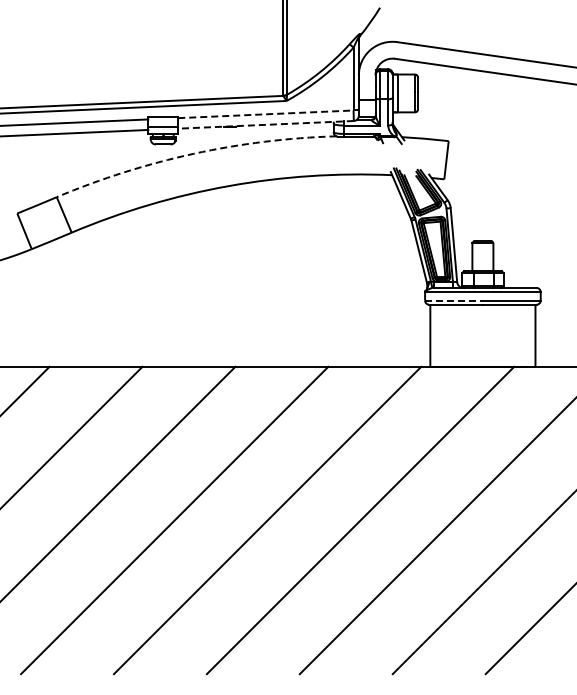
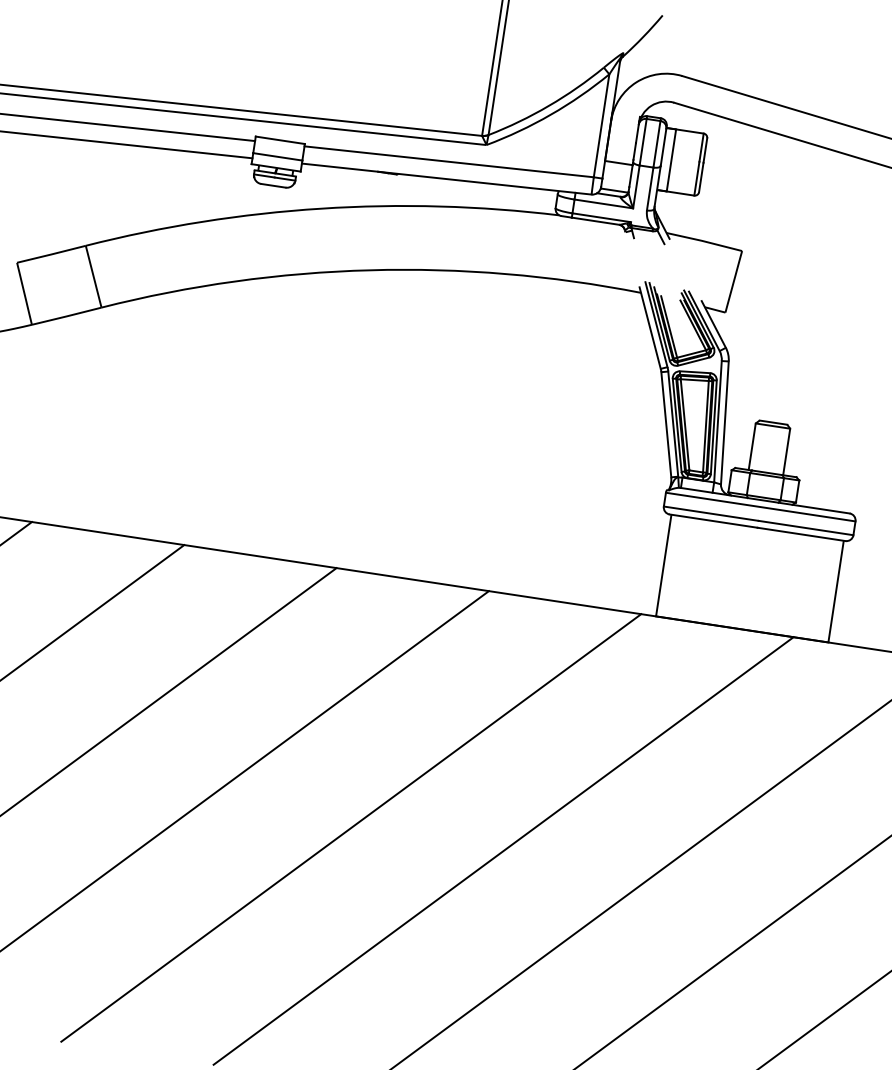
line: (265, 114) -> (448, 161), dashed -> solid
line: (266, 124) -> (447, 178), dashed -> solid
arc: (193, 153) -> (320, 208), dashed -> solid
line: (454, 300) -> (712, 513), dashed -> solid

